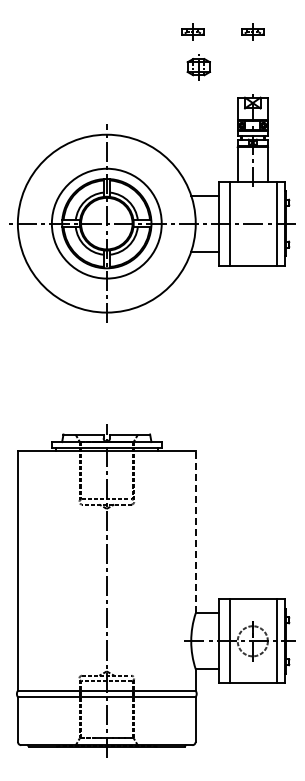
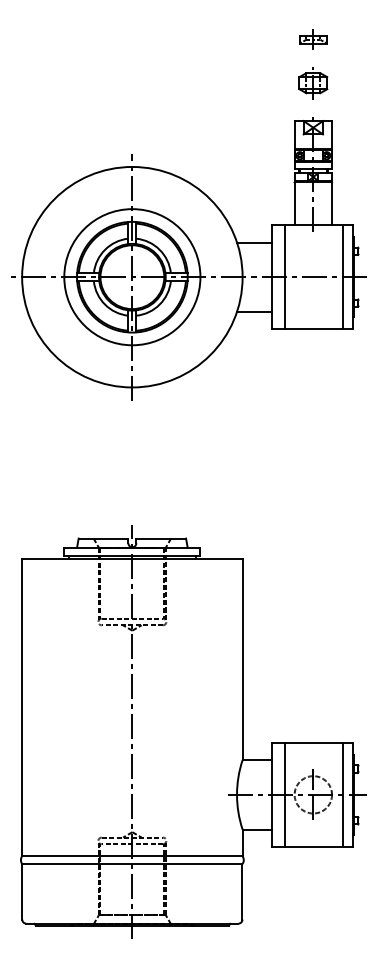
part: (192, 31) -> (238, 39), removed
part: (198, 67) -> (312, 83), moved
line: (195, 531) -> (242, 658), dashed -> solid

